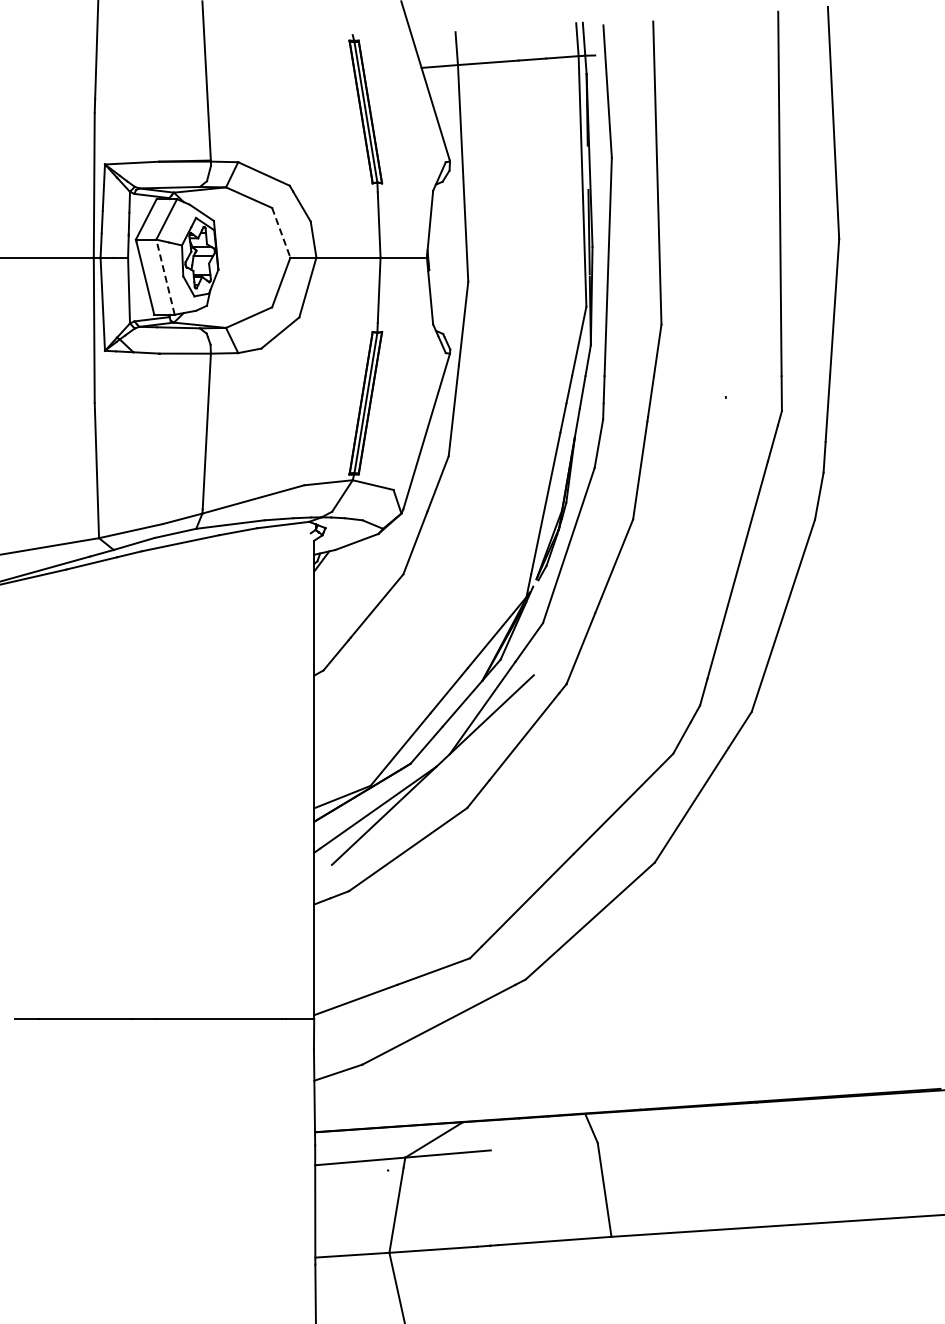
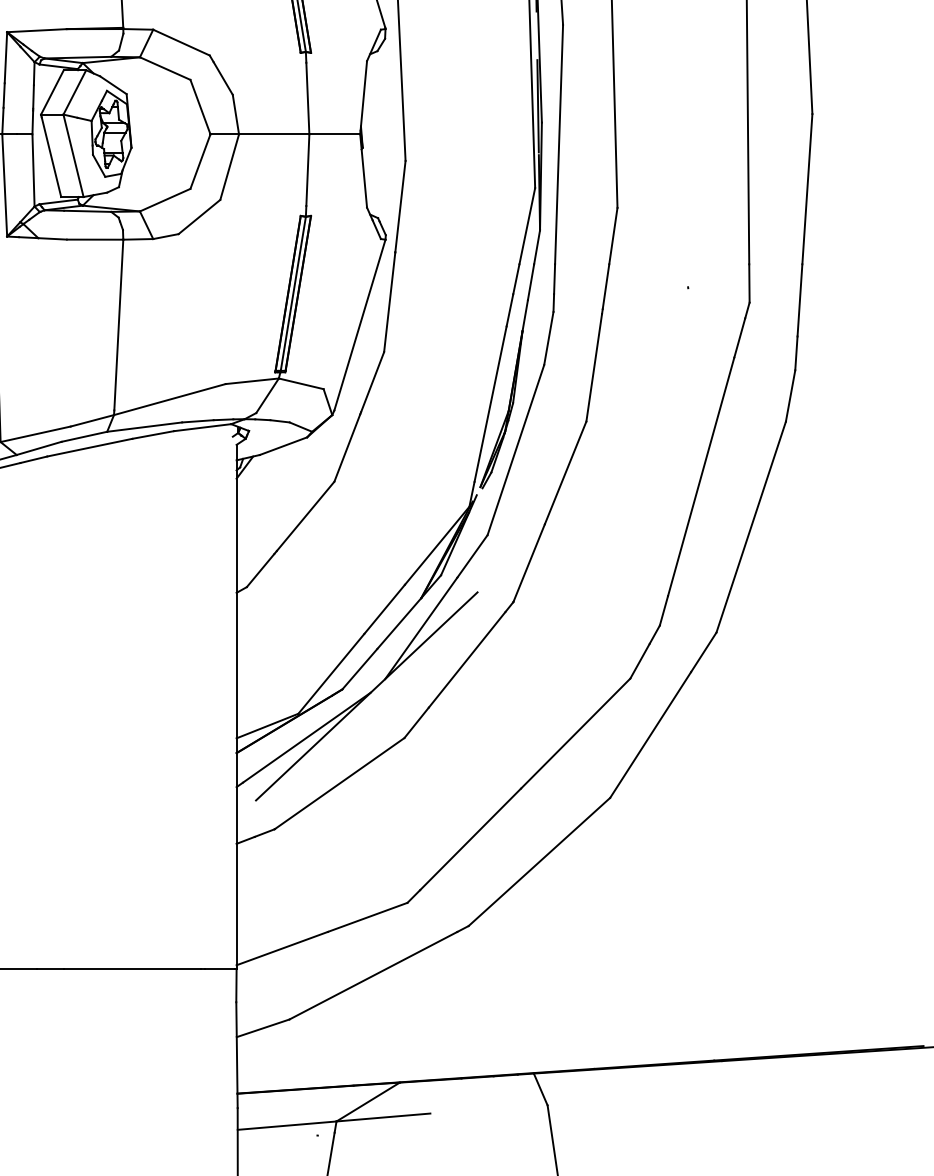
line: (281, 233) -> (200, 107), dashed -> solid
line: (165, 277) -> (73, 156), dashed -> solid

